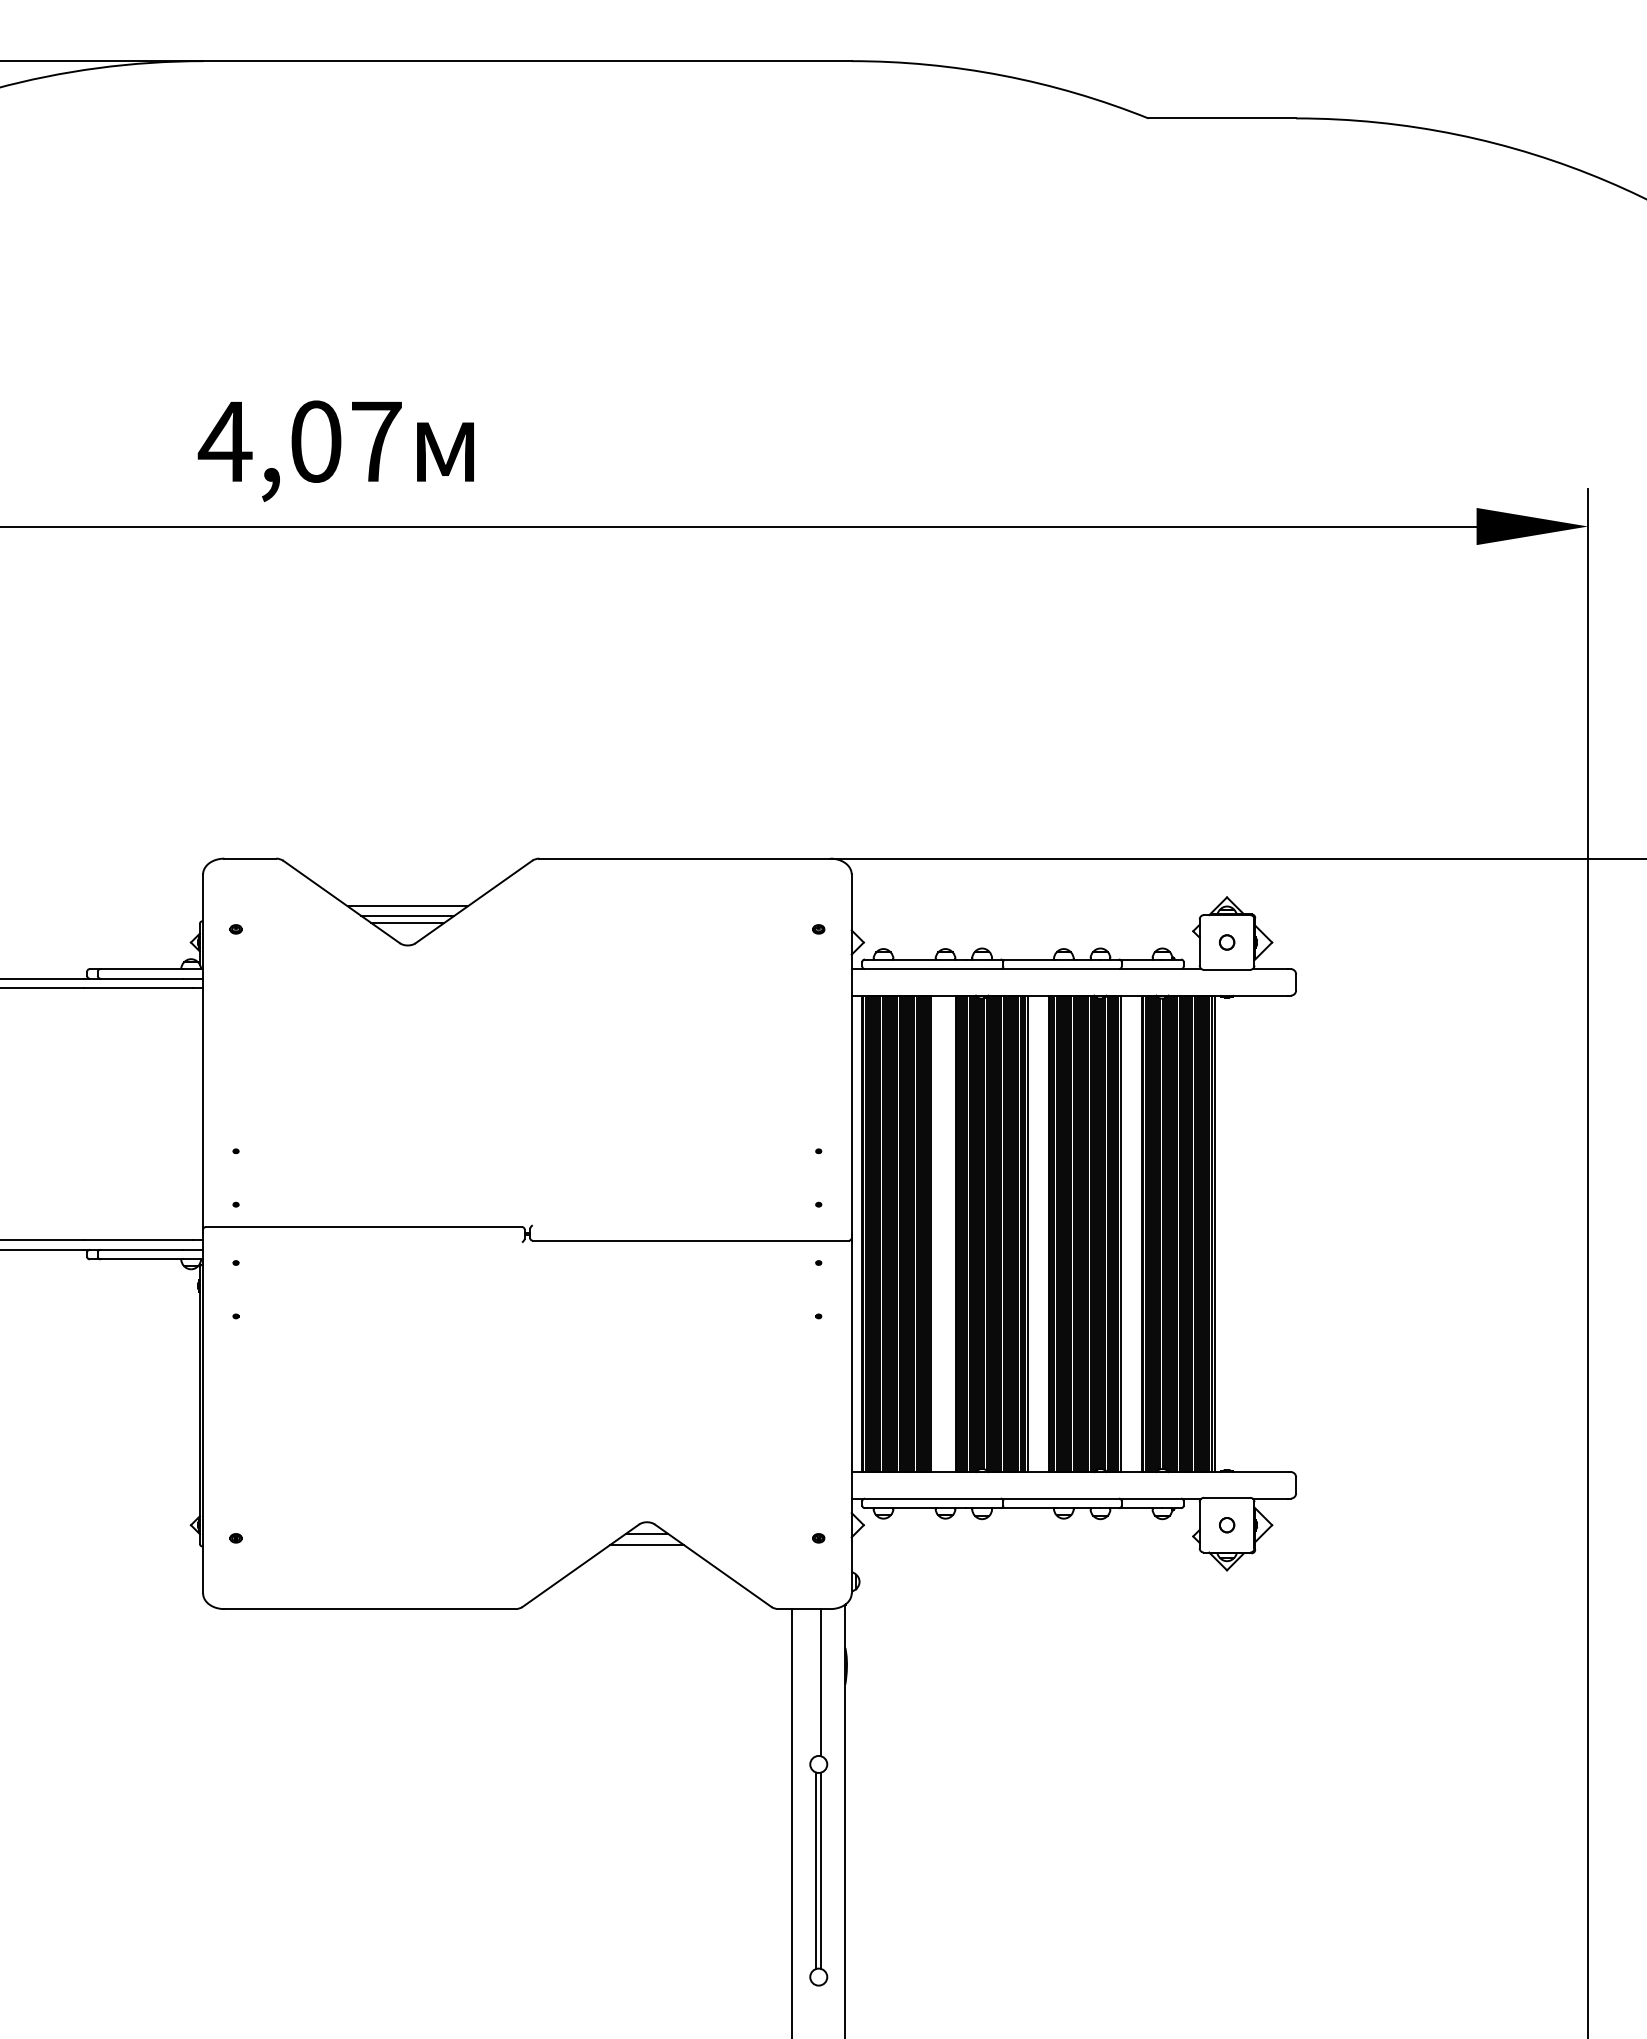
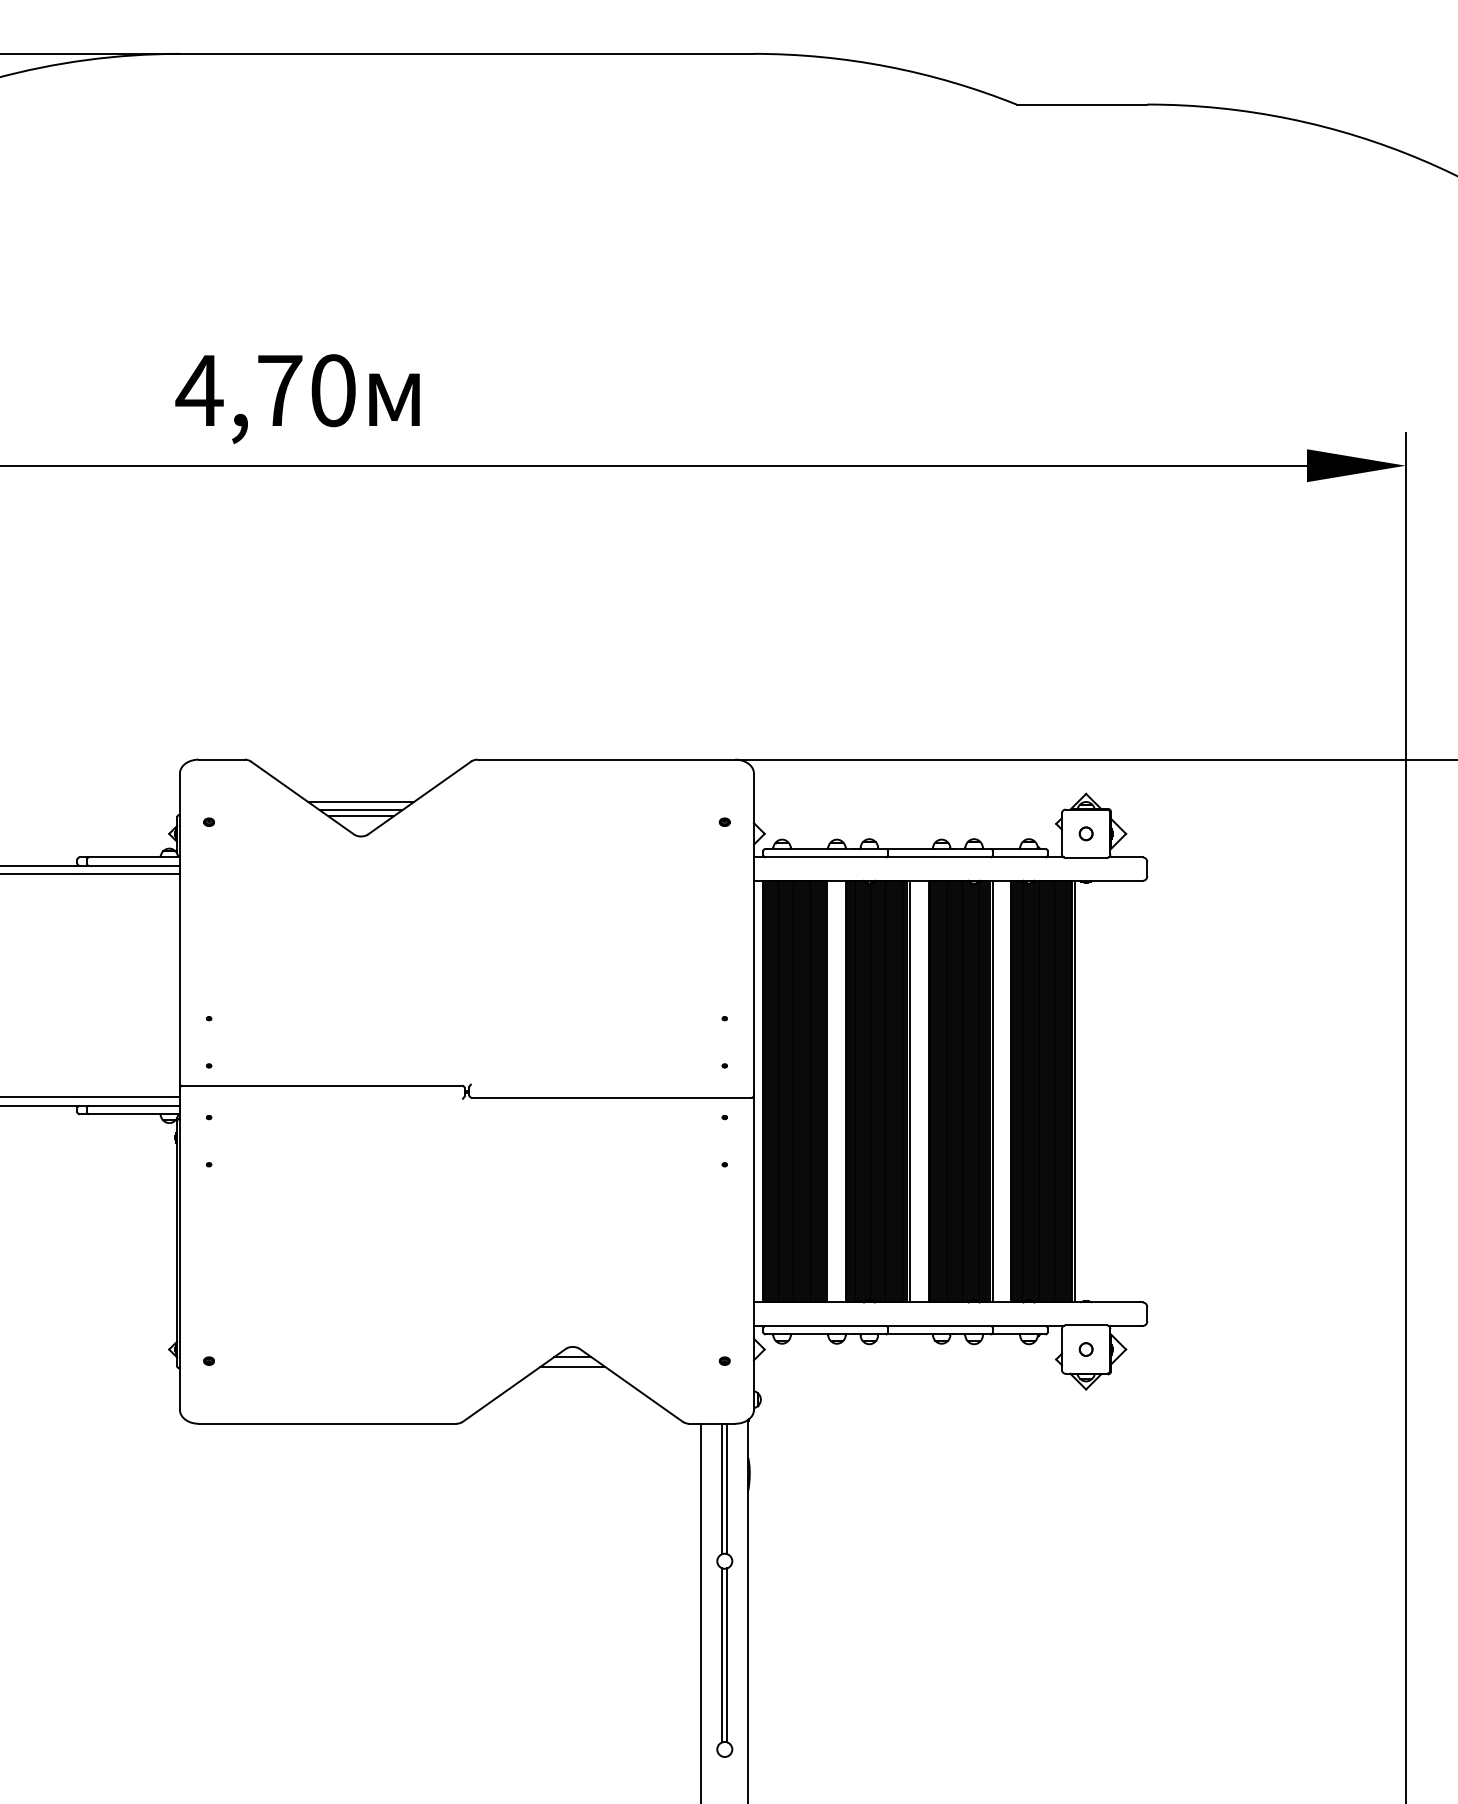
text: (346, 441) -> (306, 390), 4,07 -> 4,70
line: (934, 1233) -> (827, 1091), added
line: (816, 1682) -> (722, 1488), added

